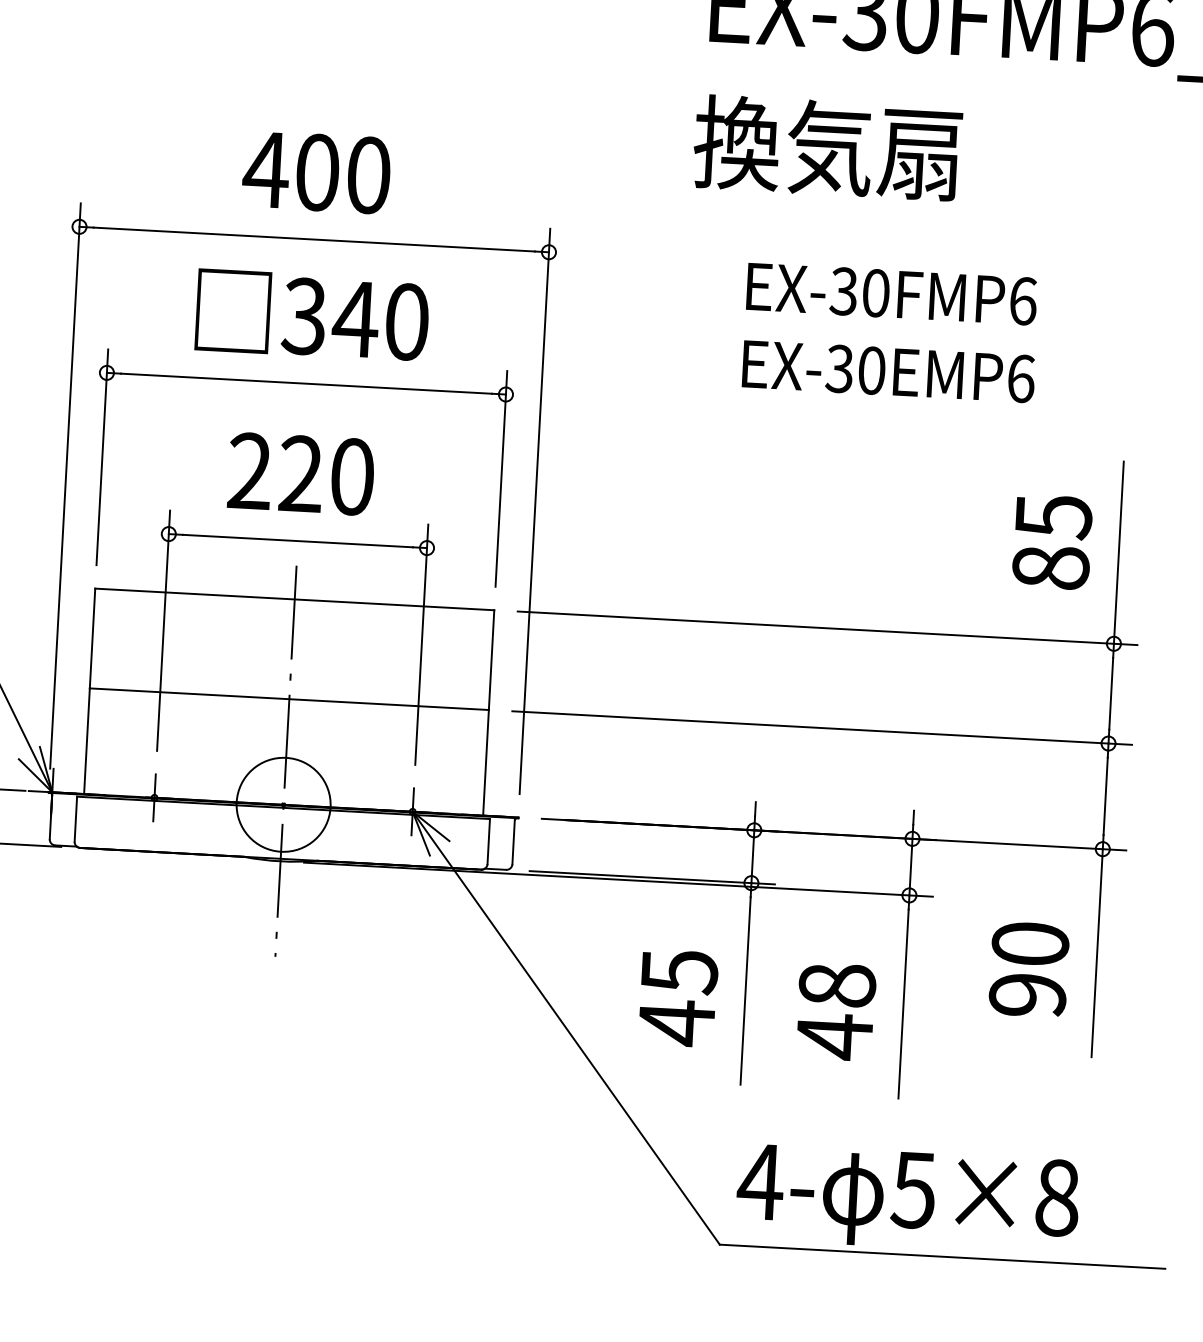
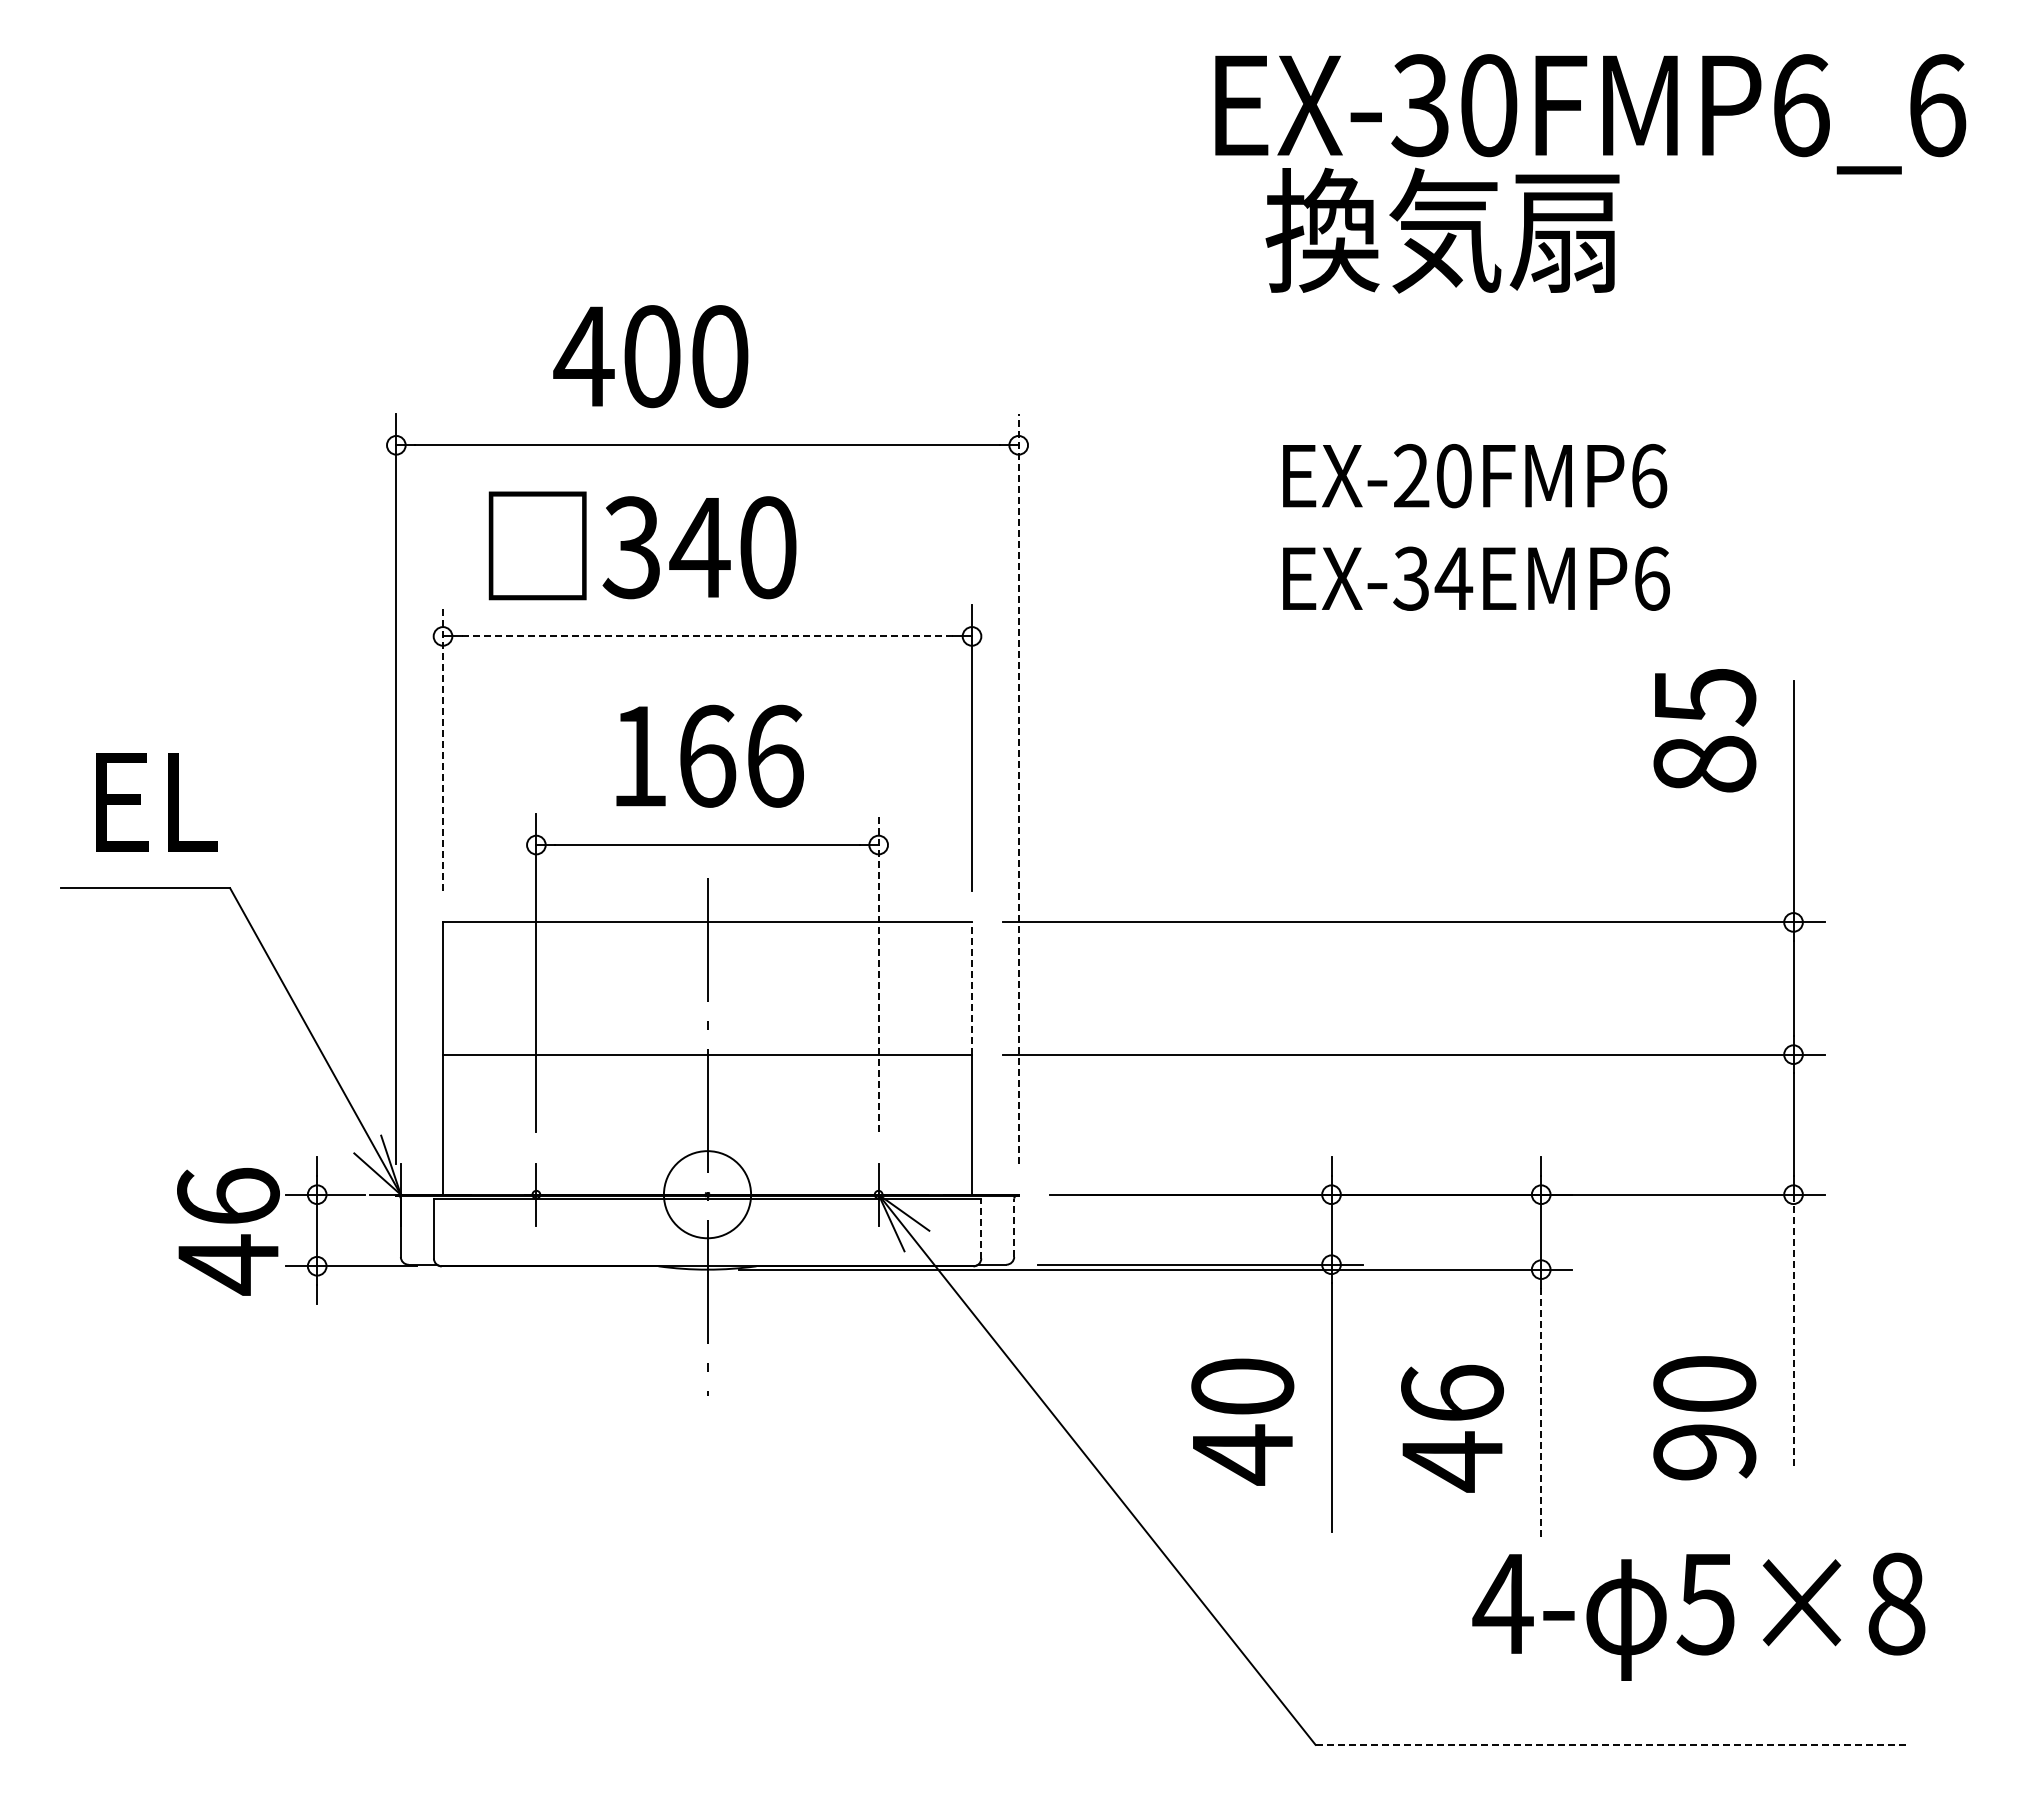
text: (827, 147) -> (1442, 230), moved
text: (316, 172) -> (650, 356), moved
text: (843, 291) -> (1411, 476), EX-30FMP6 -> EX-20FMP6
text: (312, 315) -> (642, 545), moved
text: (871, 370) -> (1453, 578), EX-30EMP6 -> EX-34EMP6
line: (306, 383) -> (707, 636), solid -> dashed
line: (102, 456) -> (443, 747), solid -> dashed
text: (300, 473) -> (706, 755), 220 -> 166
line: (534, 511) -> (1018, 788), solid -> dashed
text: (1052, 542) -> (1704, 730), moved
line: (421, 644) -> (878, 972), solid -> dashed
line: (491, 660) -> (972, 988), solid -> dashed
circle: (283, 804) -> (707, 1194), size x0.7
line: (488, 841) -> (981, 1228), solid -> dashed
line: (513, 842) -> (1014, 1227), solid -> dashed
line: (1097, 953) -> (1793, 1332), solid -> dashed
text: (1028, 969) -> (1704, 1418), moved
text: (679, 972) -> (1242, 1387), 45 -> 40
text: (837, 984) -> (1452, 1392), 48 -> 46
line: (903, 1004) -> (1541, 1414), solid -> dashed
text: (907, 1199) -> (1698, 1616), moved
line: (942, 1256) -> (1610, 1744), solid -> dashed

